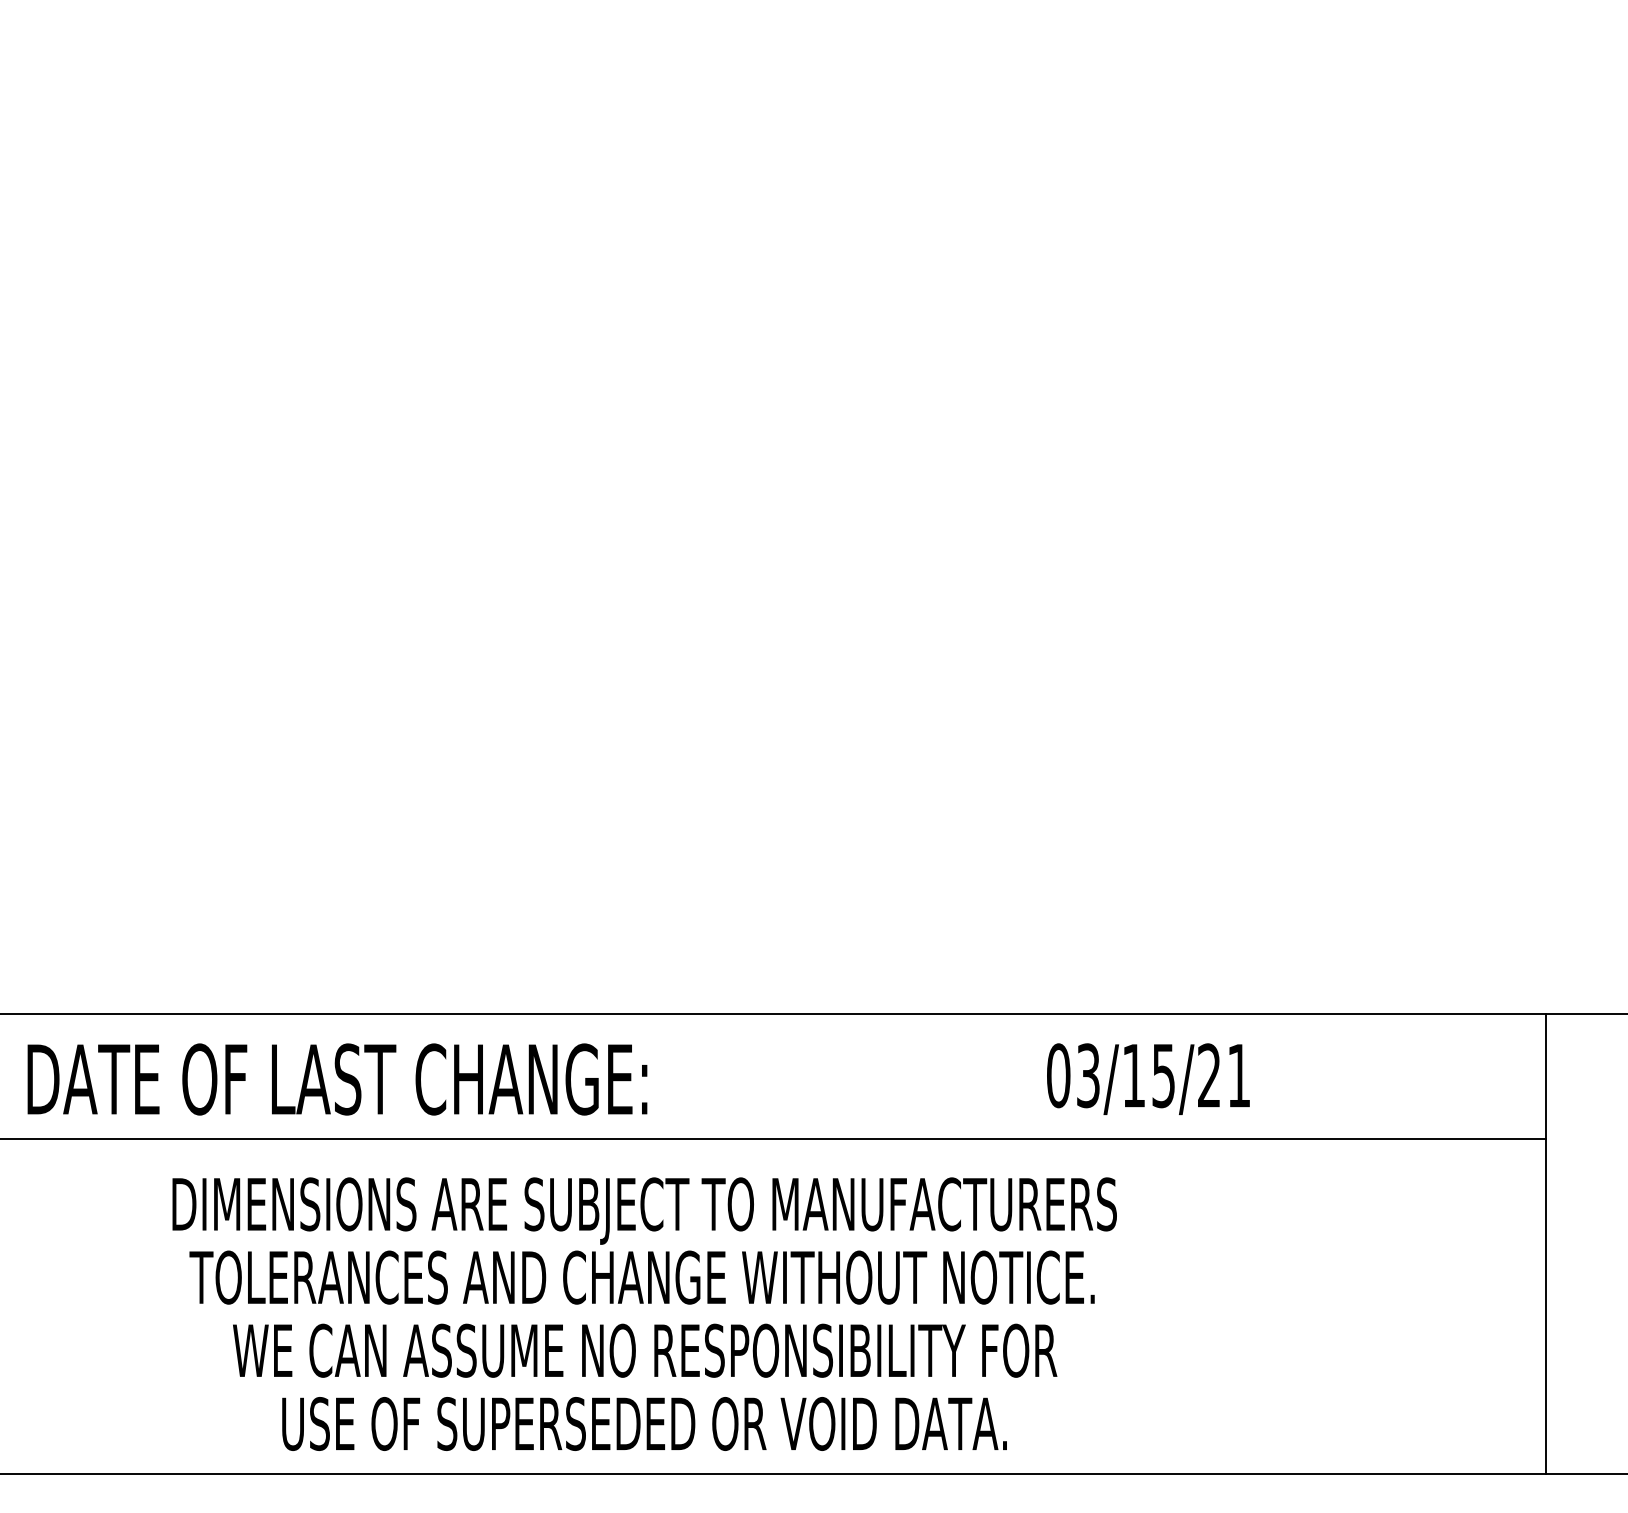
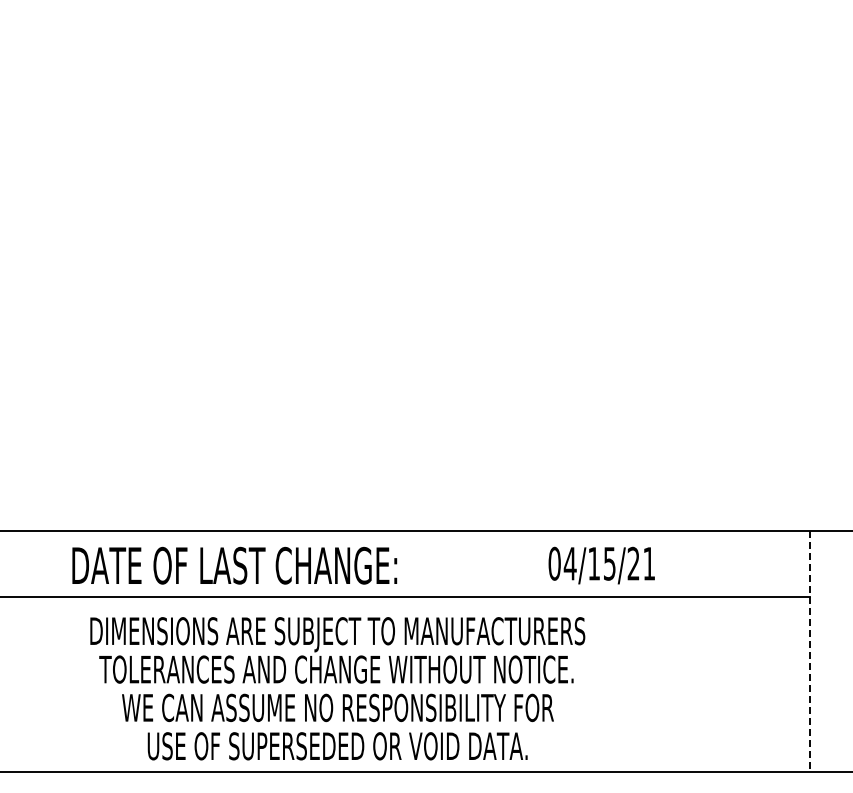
text: (1086, 1075) -> (569, 563), 03/15/21 -> 04/15/21
text: (336, 1078) -> (234, 565), moved
line: (1546, 1243) -> (810, 651), solid -> dashed

